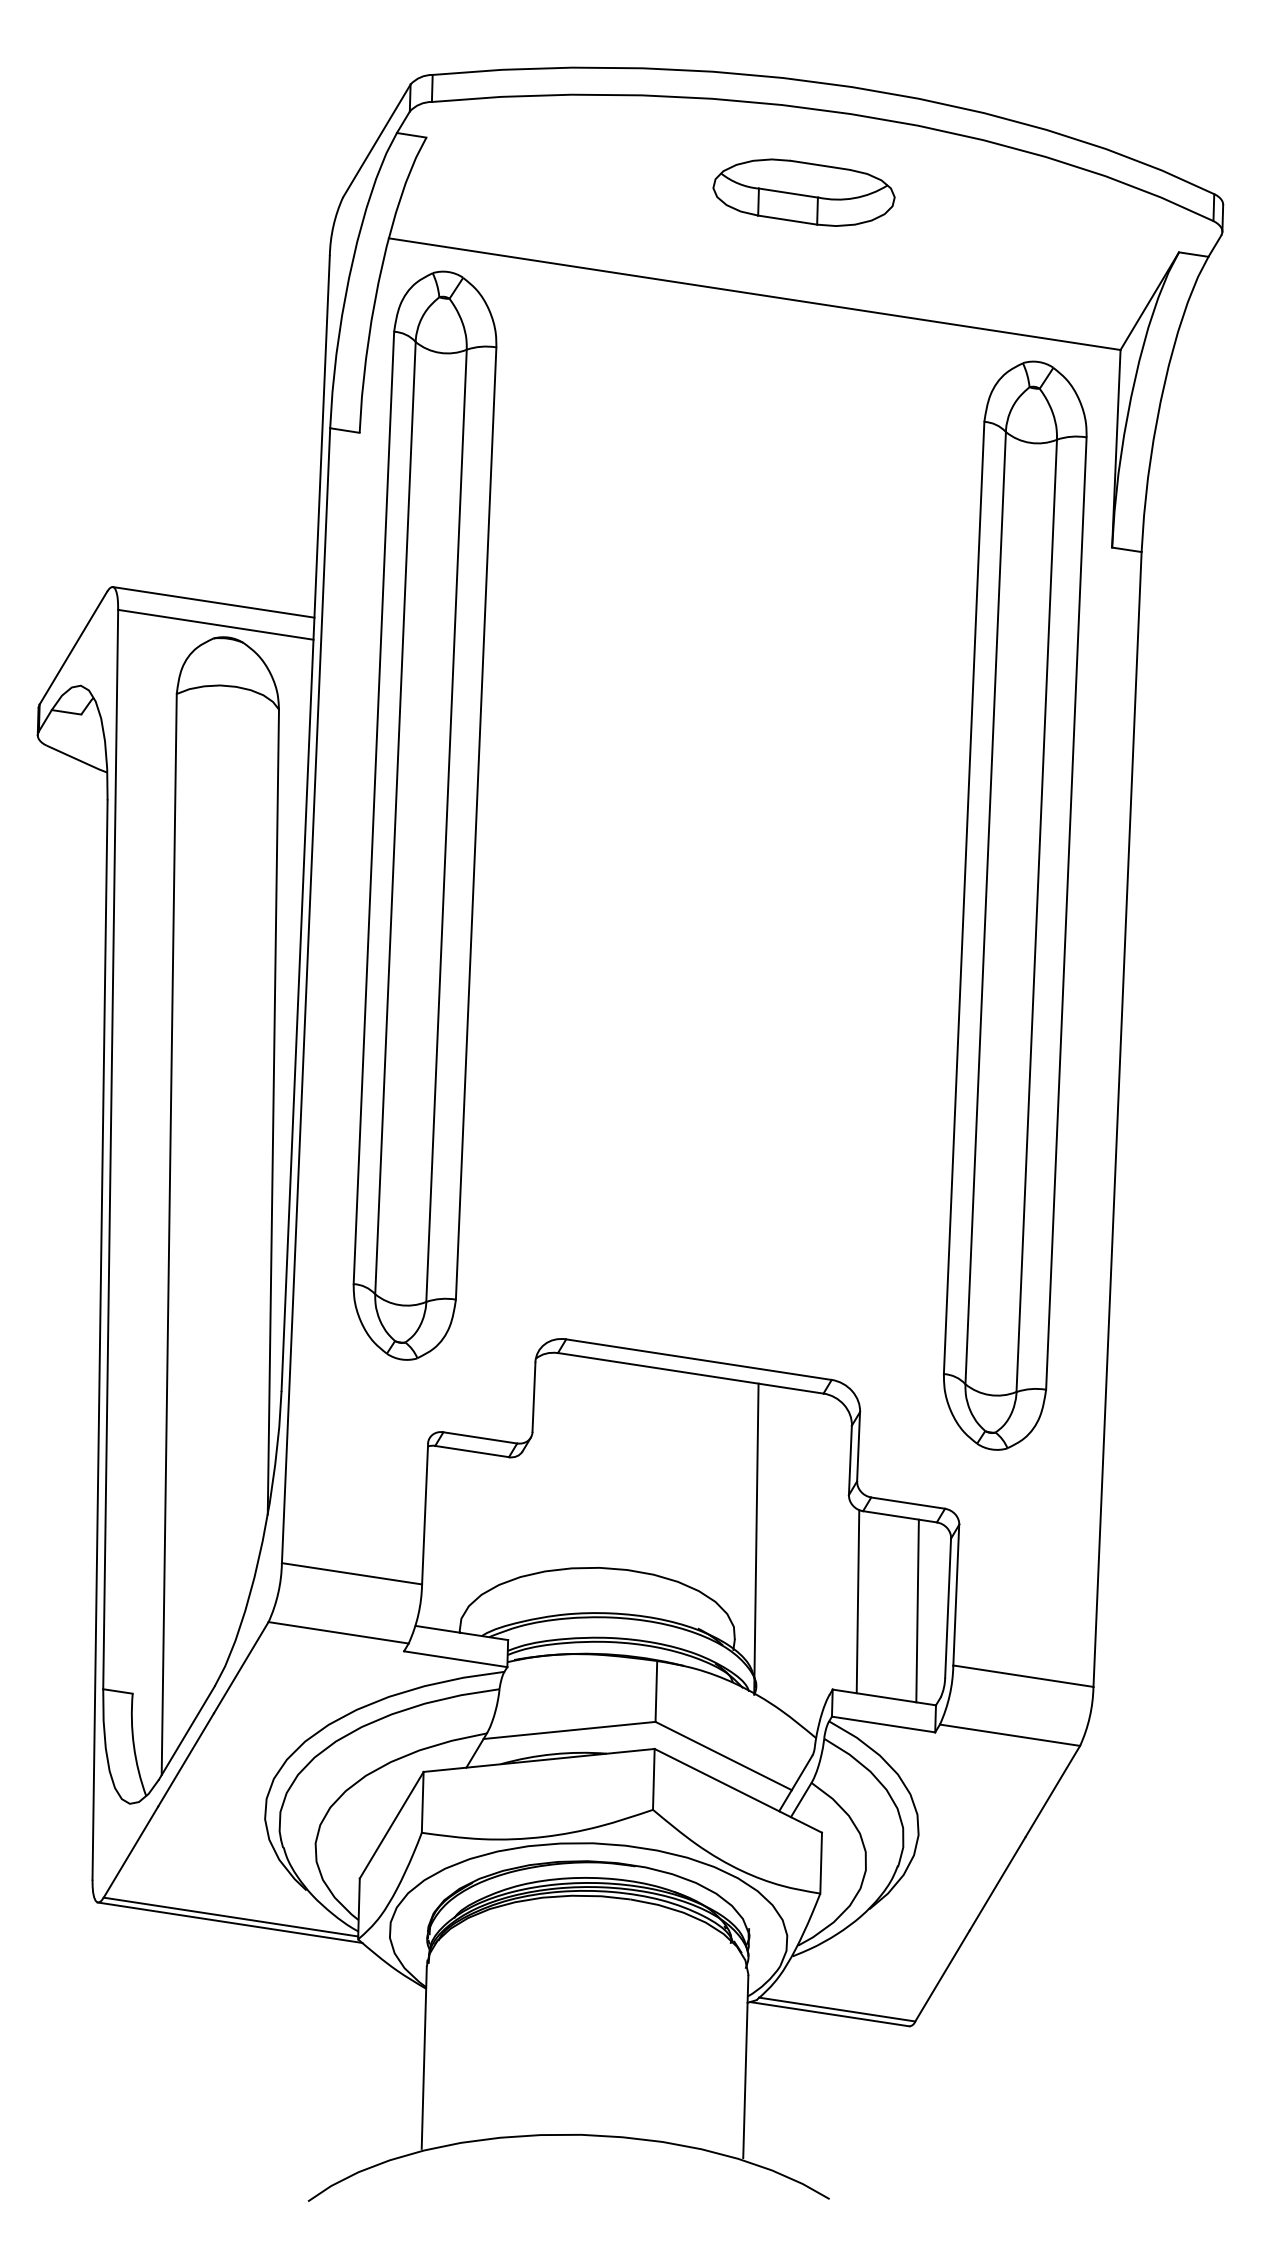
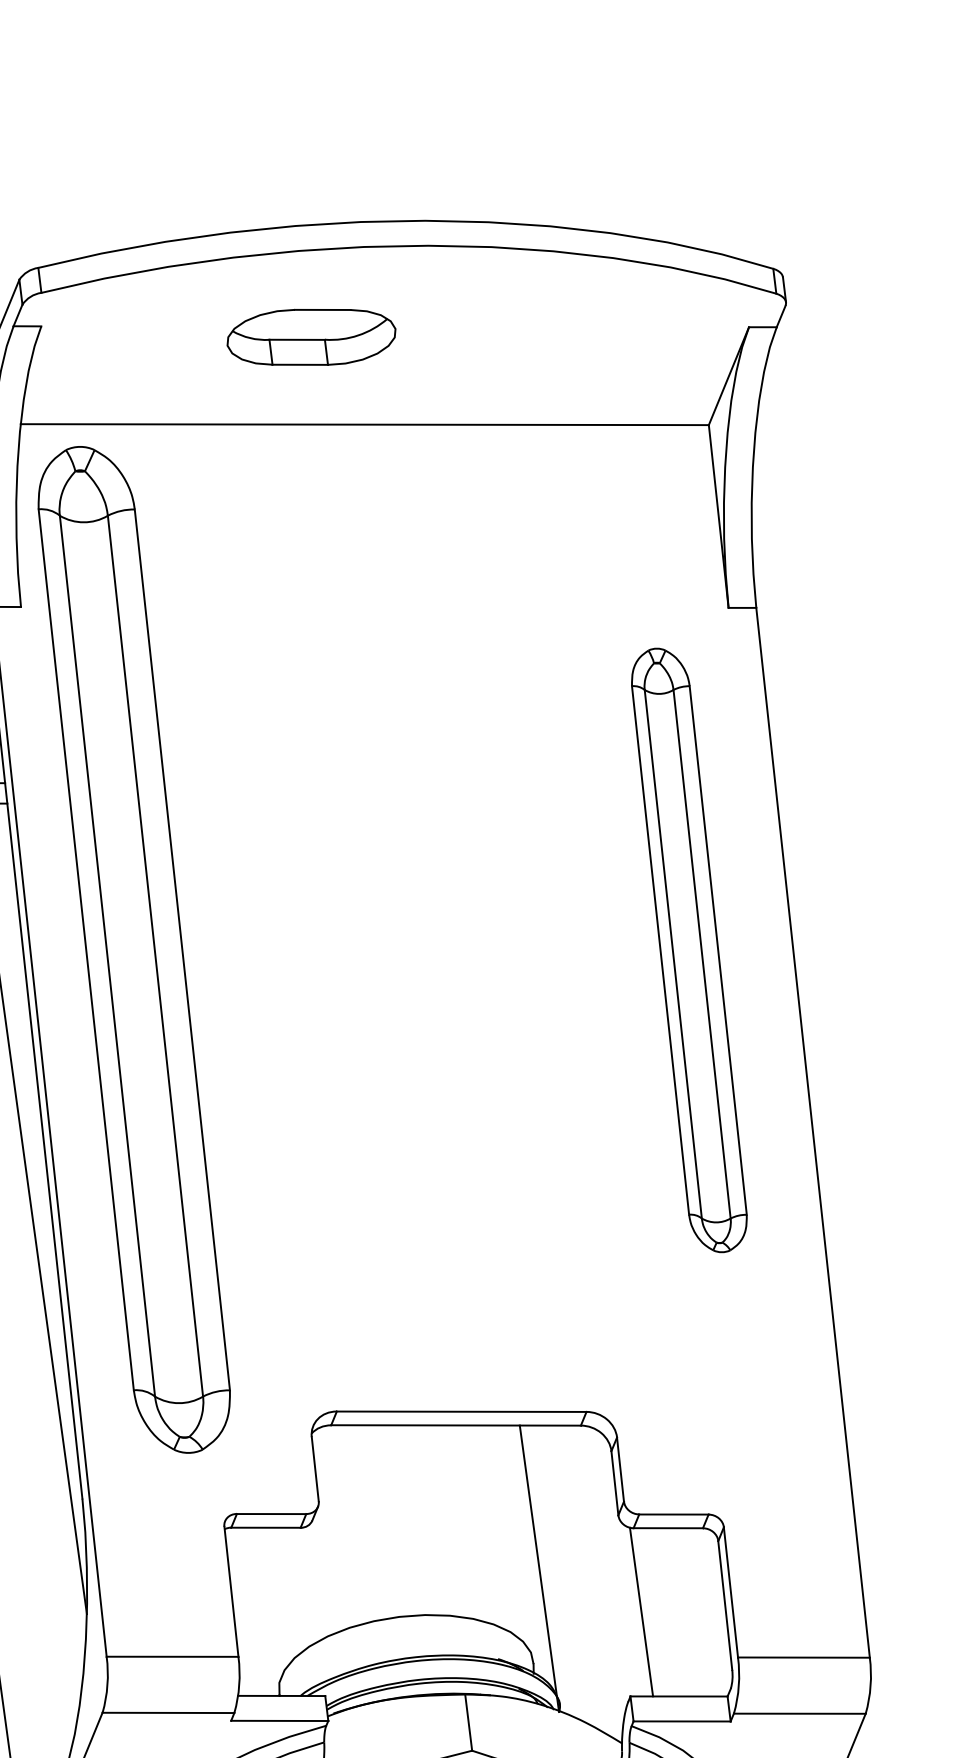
part: (803, 192) -> (310, 337), moved
part: (1015, 905) -> (689, 950), size x0.6
line: (917, 1610) -> (697, 1611), removed

